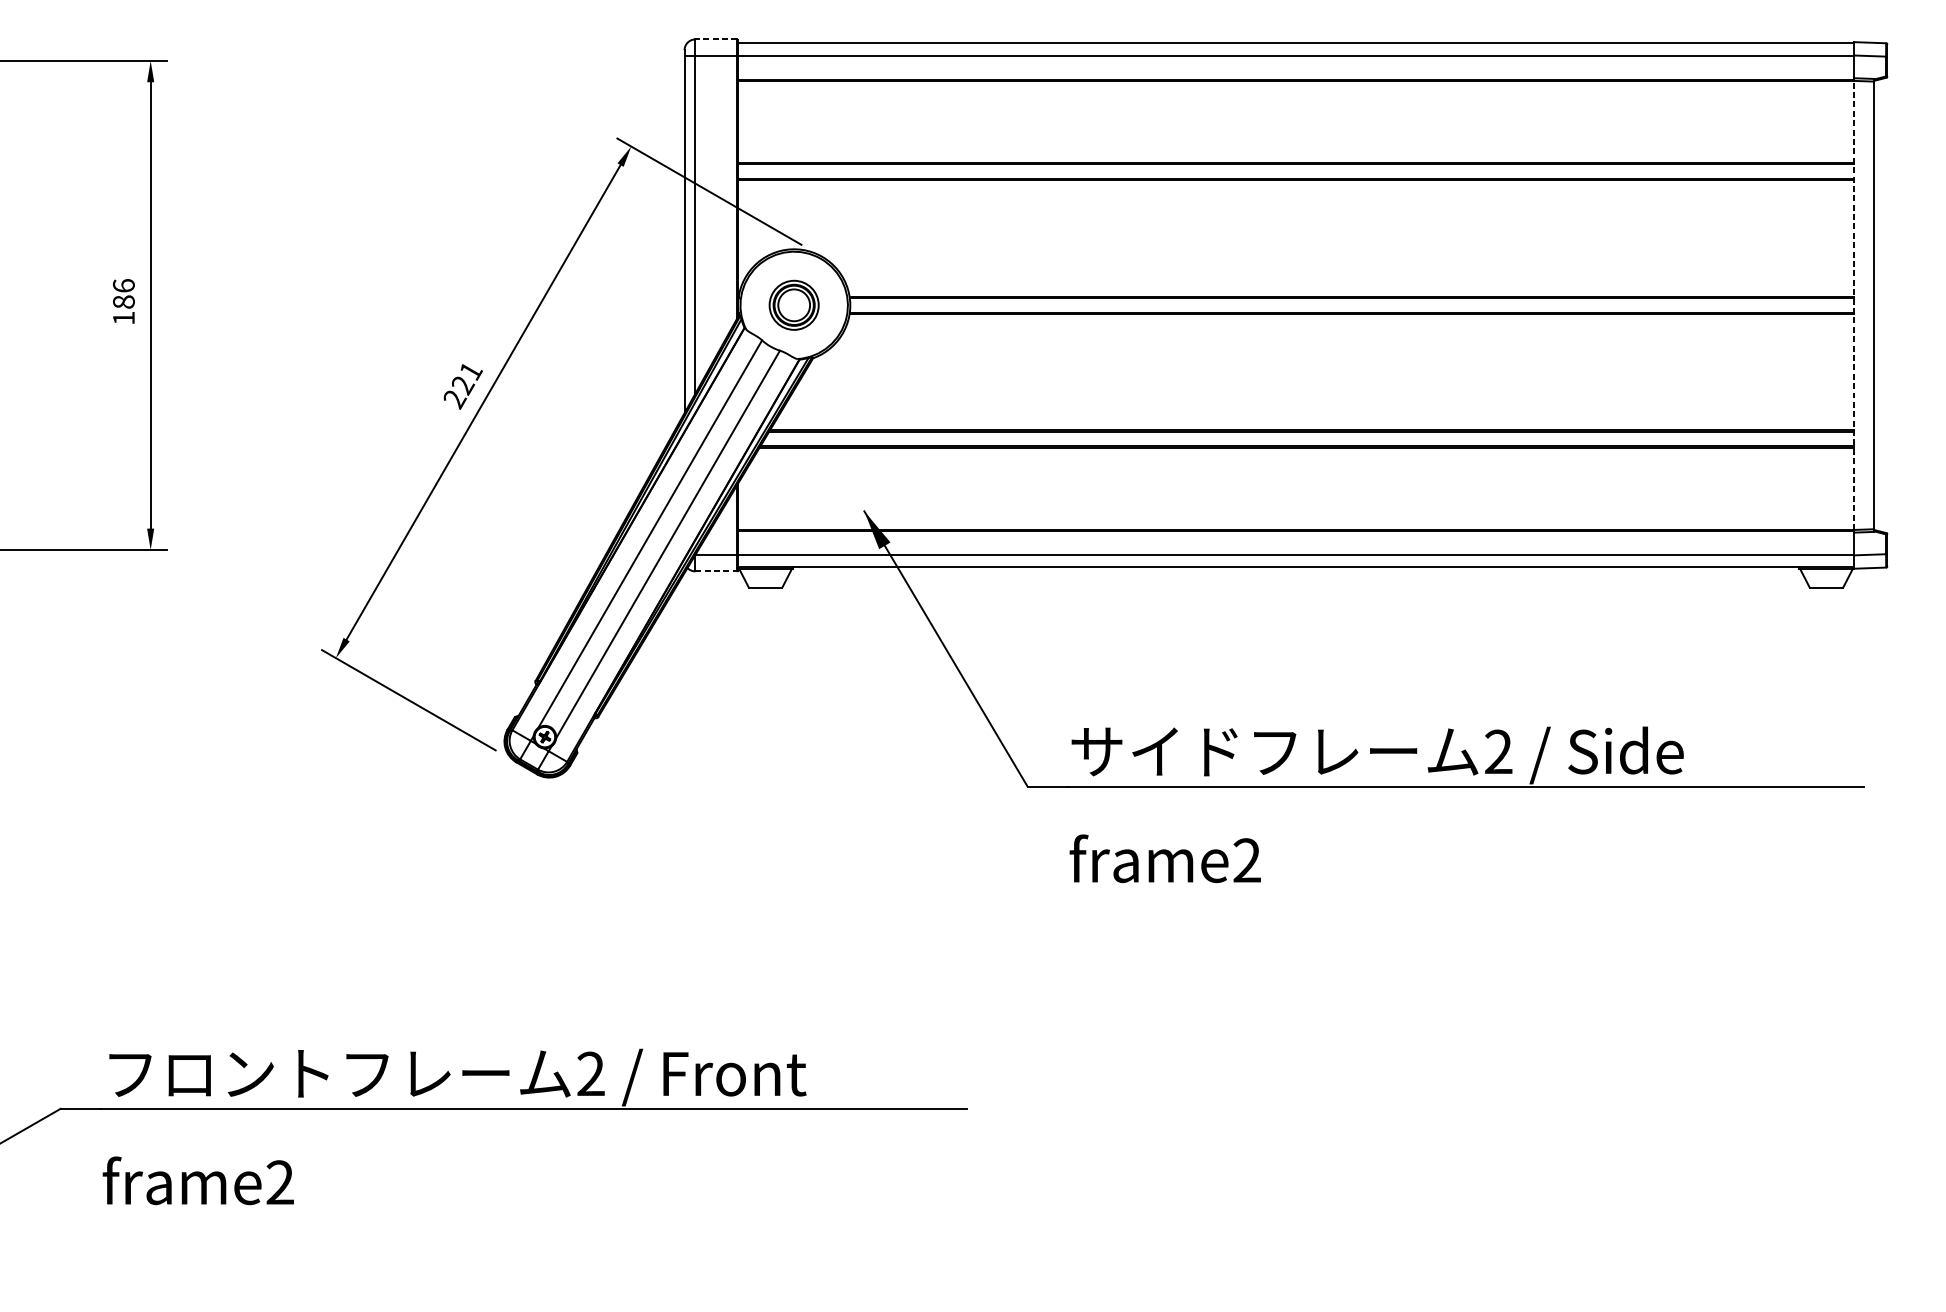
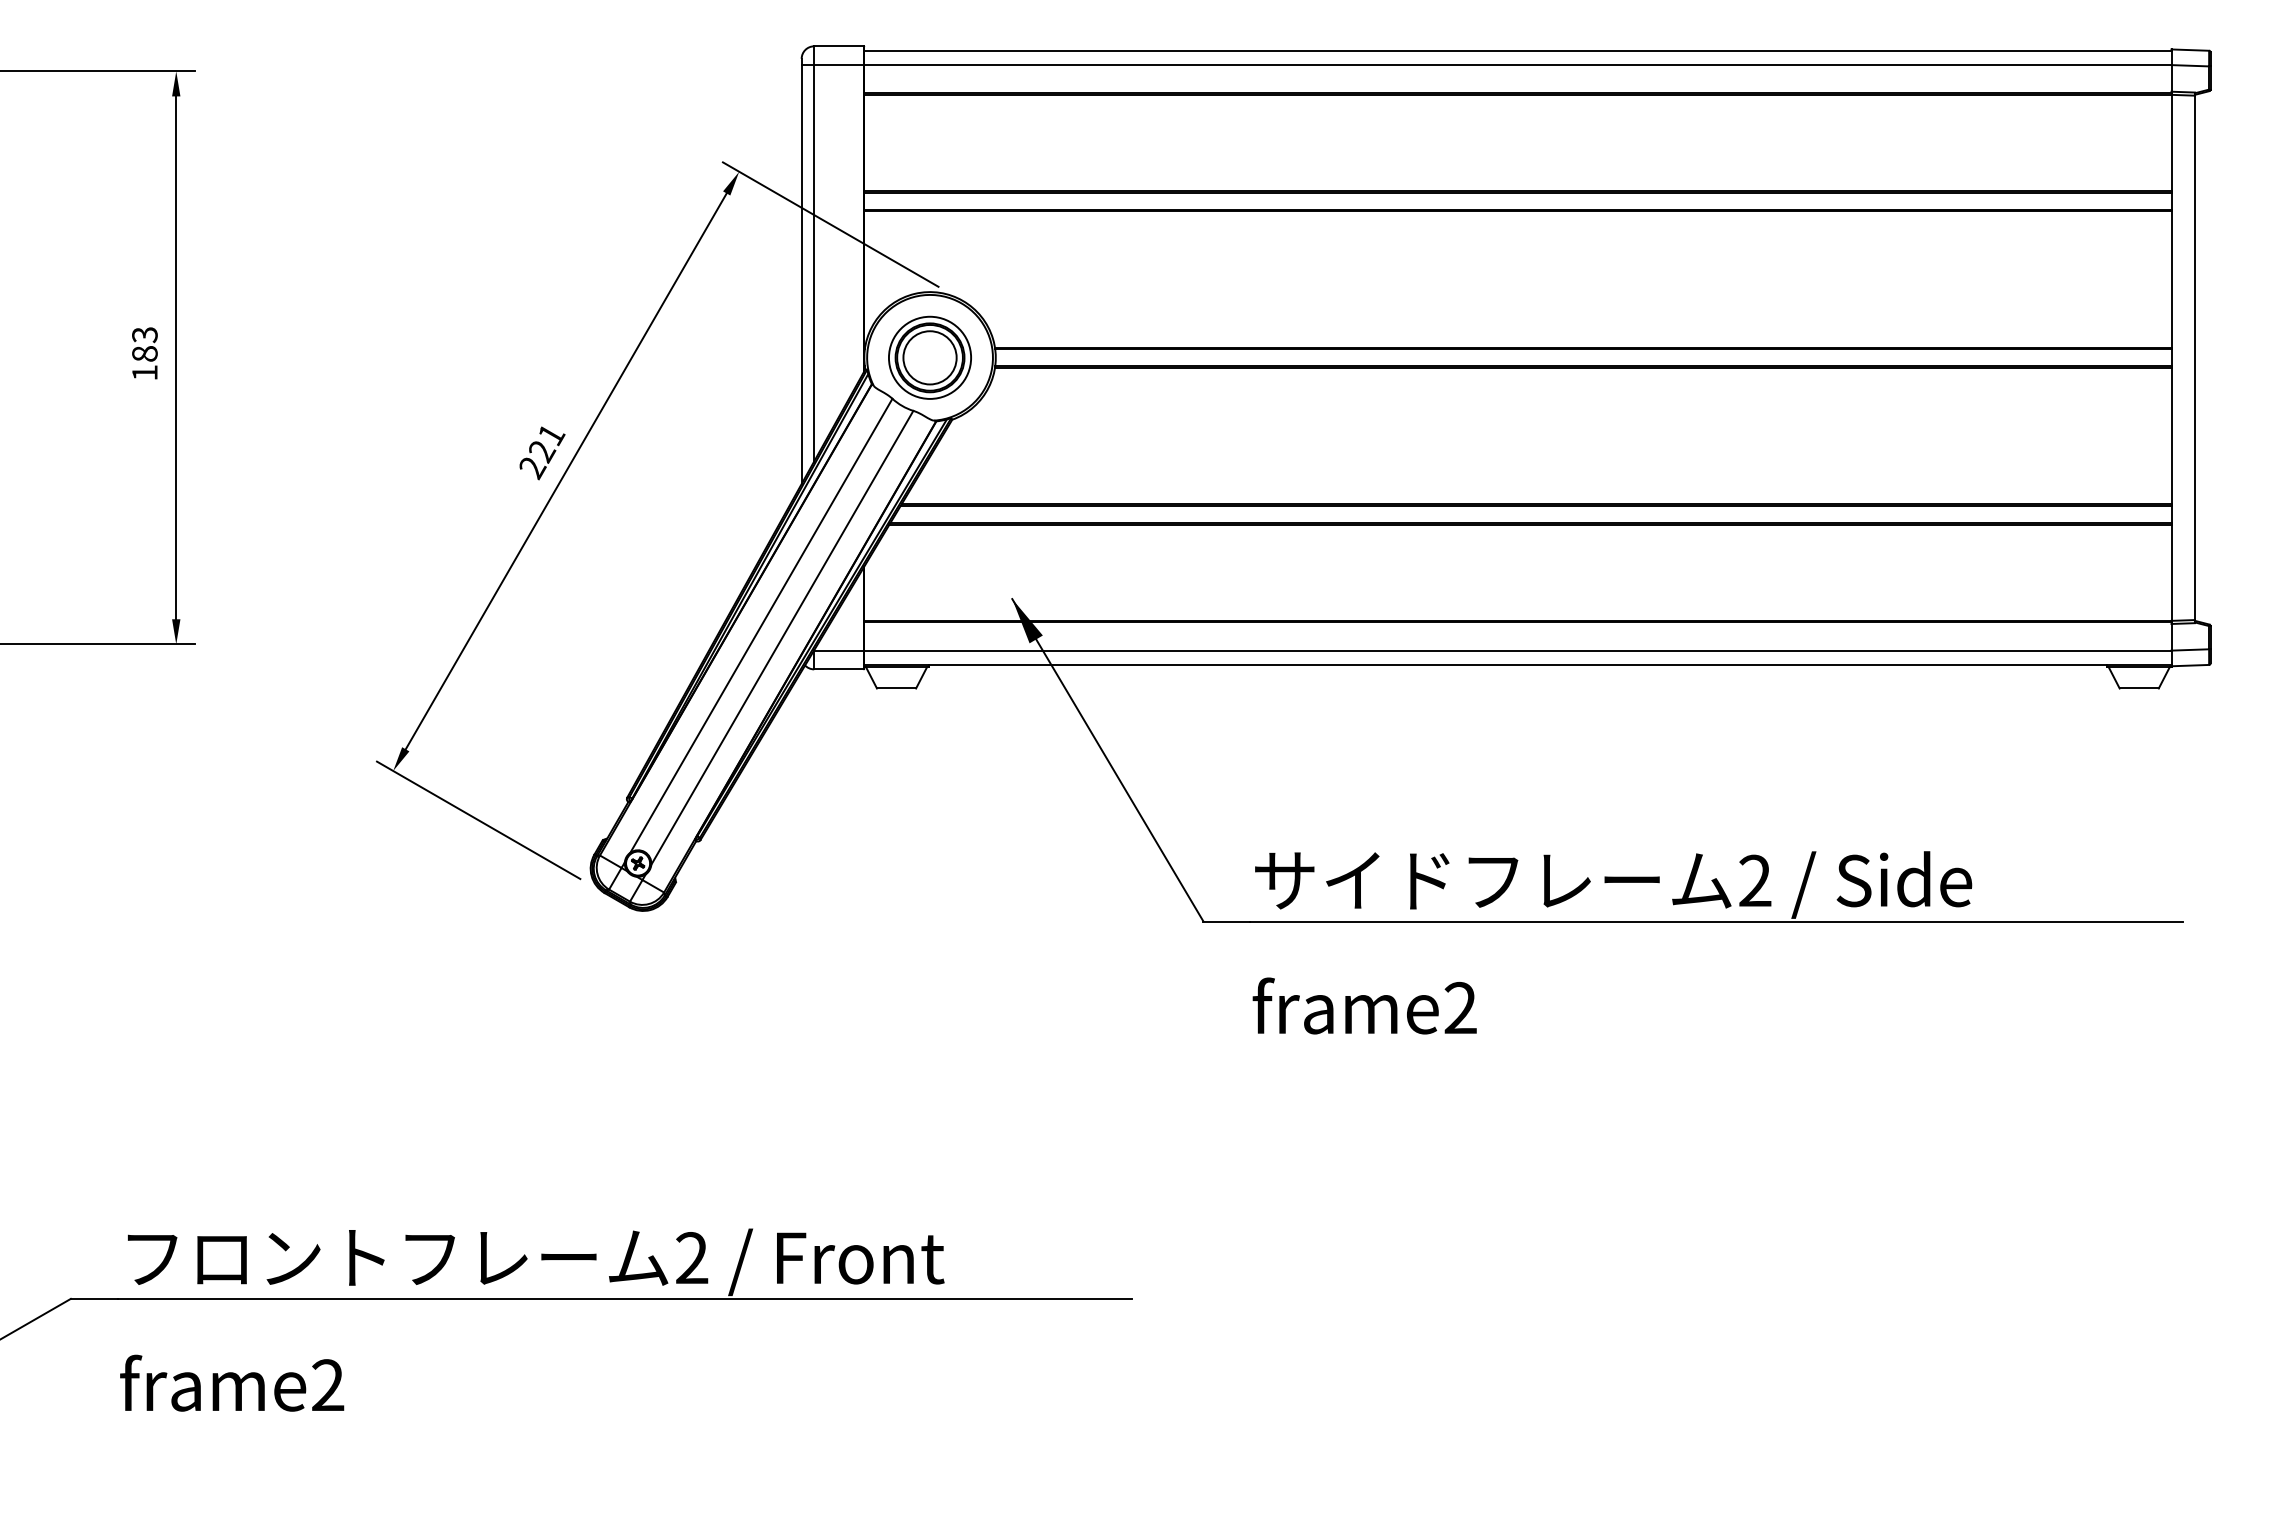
line: (716, 39) -> (838, 46), dashed -> solid
text: (123, 286) -> (144, 335), 186 -> 183
part: (793, 305) -> (929, 357), size x1.43
line: (1854, 305) -> (2171, 357), dashed -> solid
line: (716, 571) -> (838, 669), dashed -> solid

